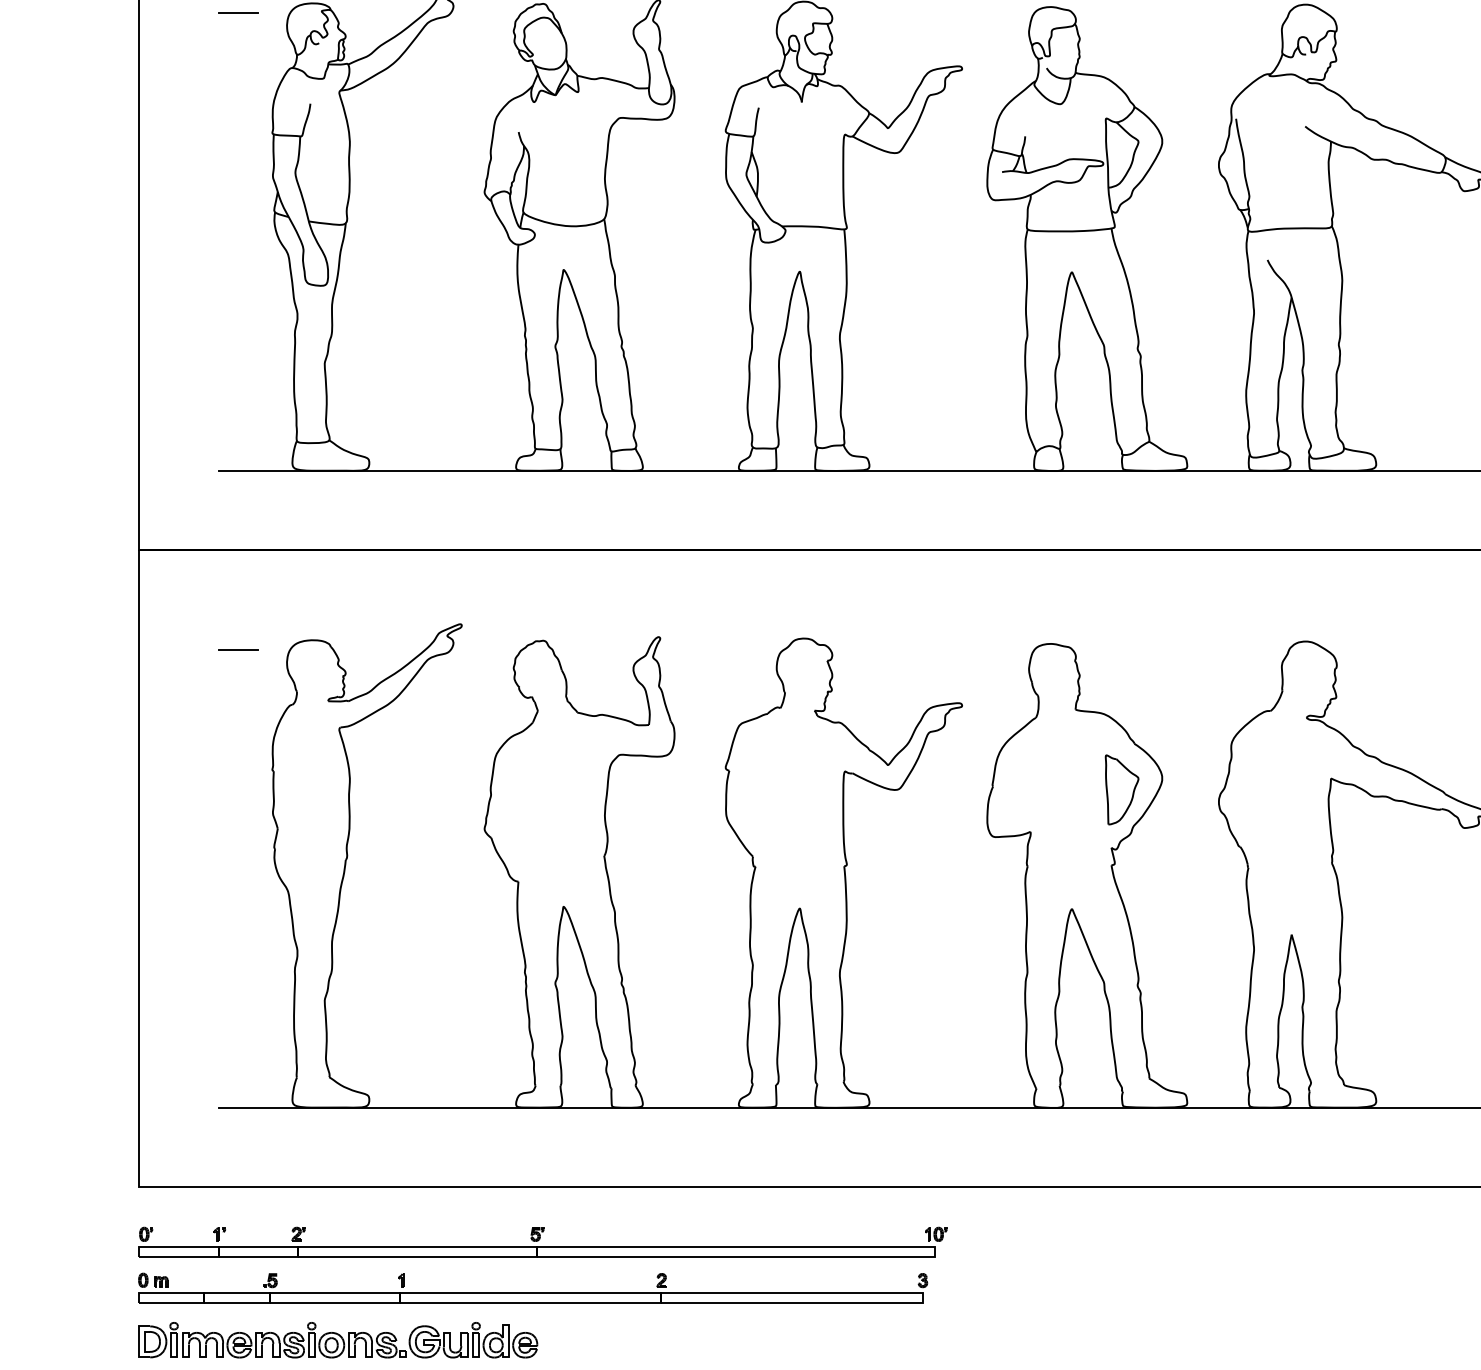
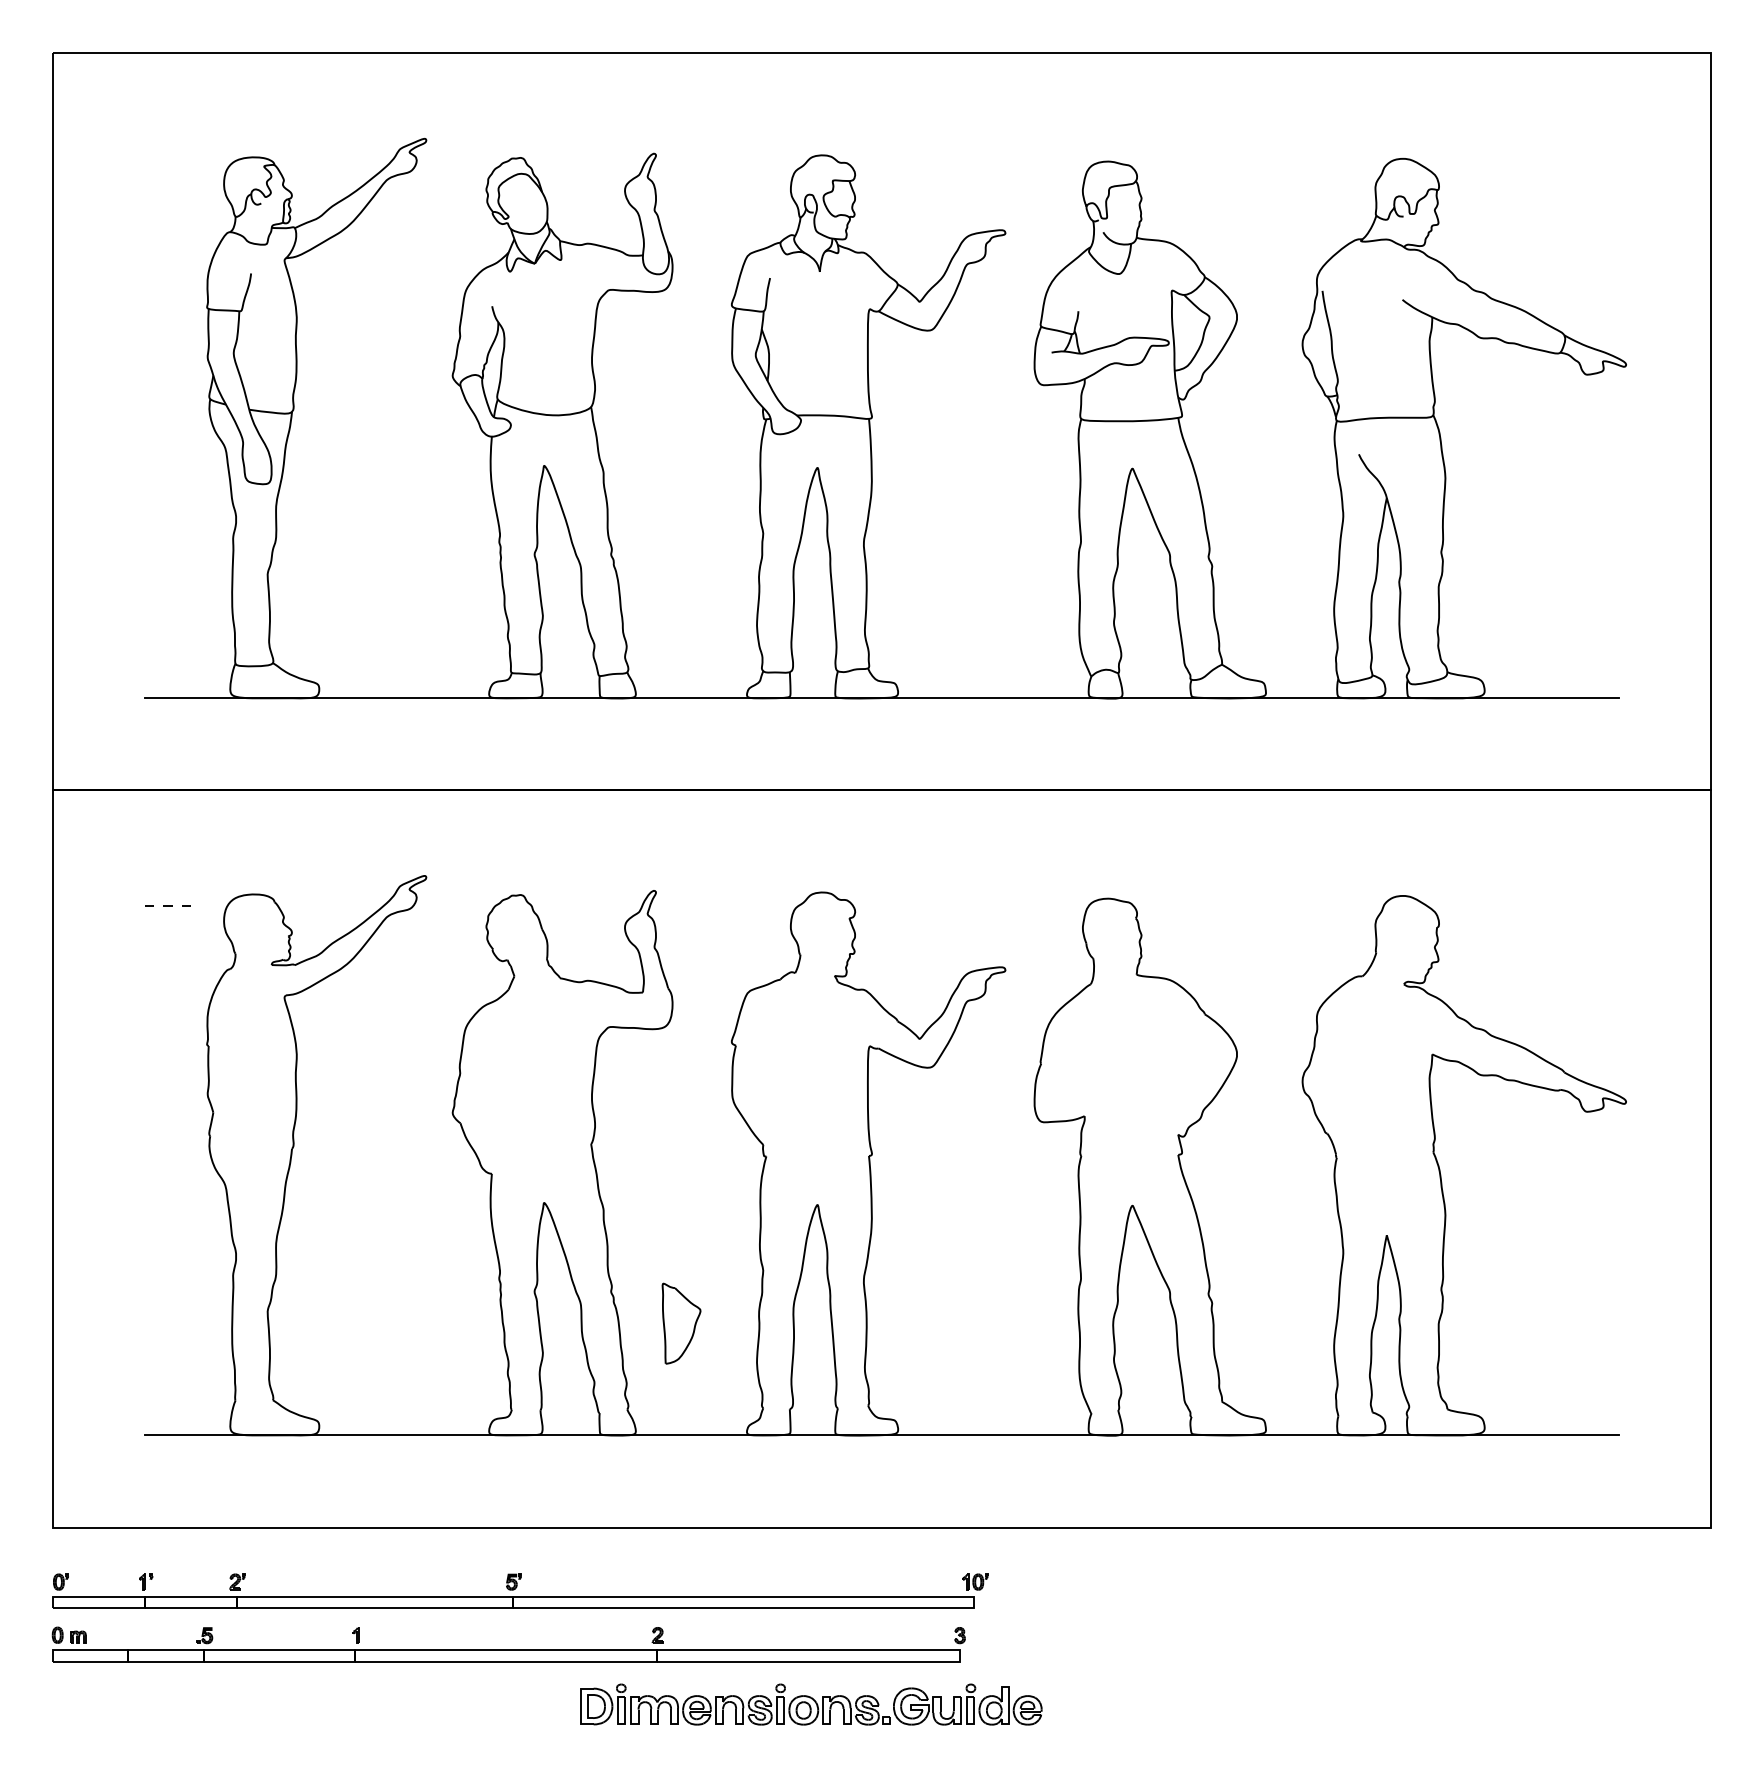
line: (238, 13) -> (167, 168), removed
line: (239, 649) -> (168, 905), solid -> dashed
part: (1122, 789) -> (681, 1323), moved
part: (338, 1340) -> (811, 1704), moved

